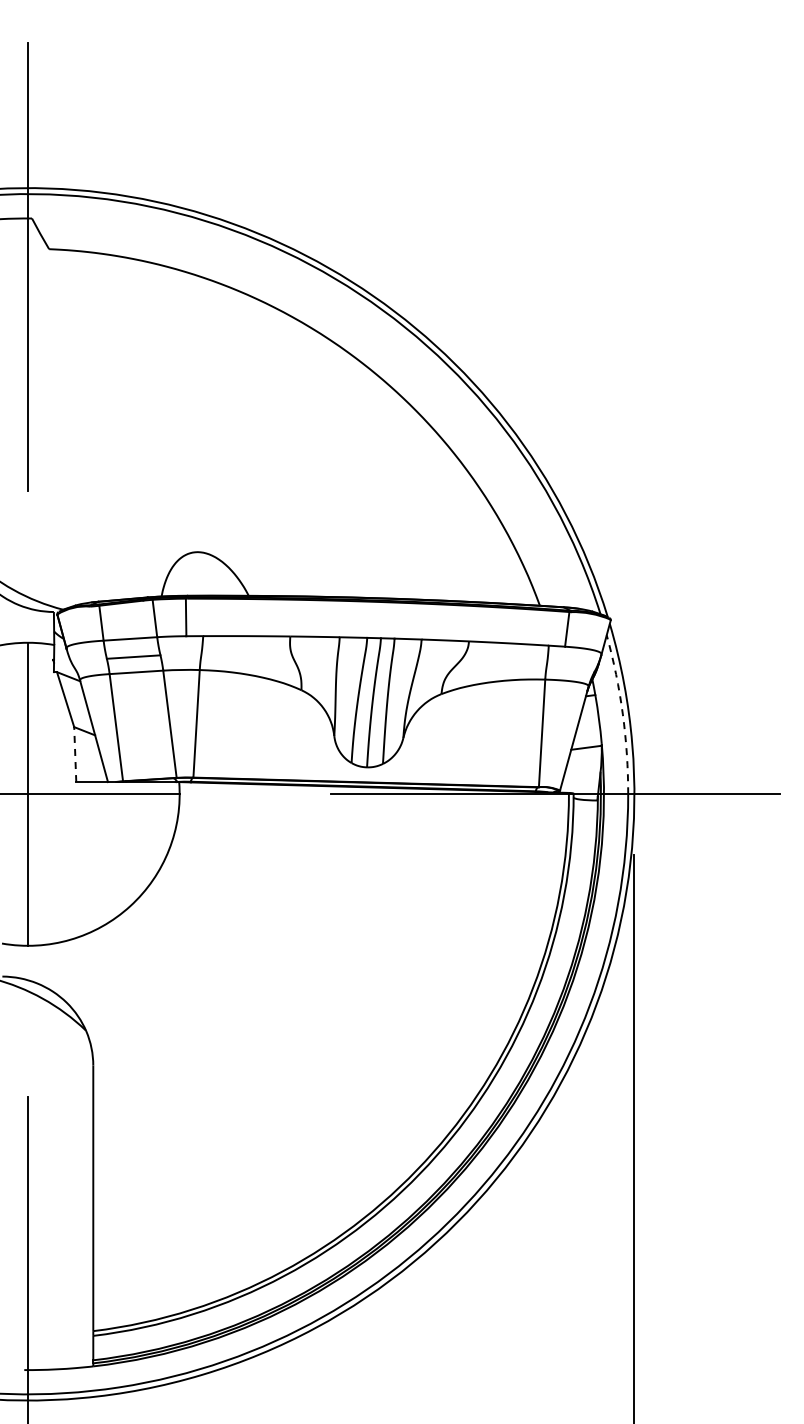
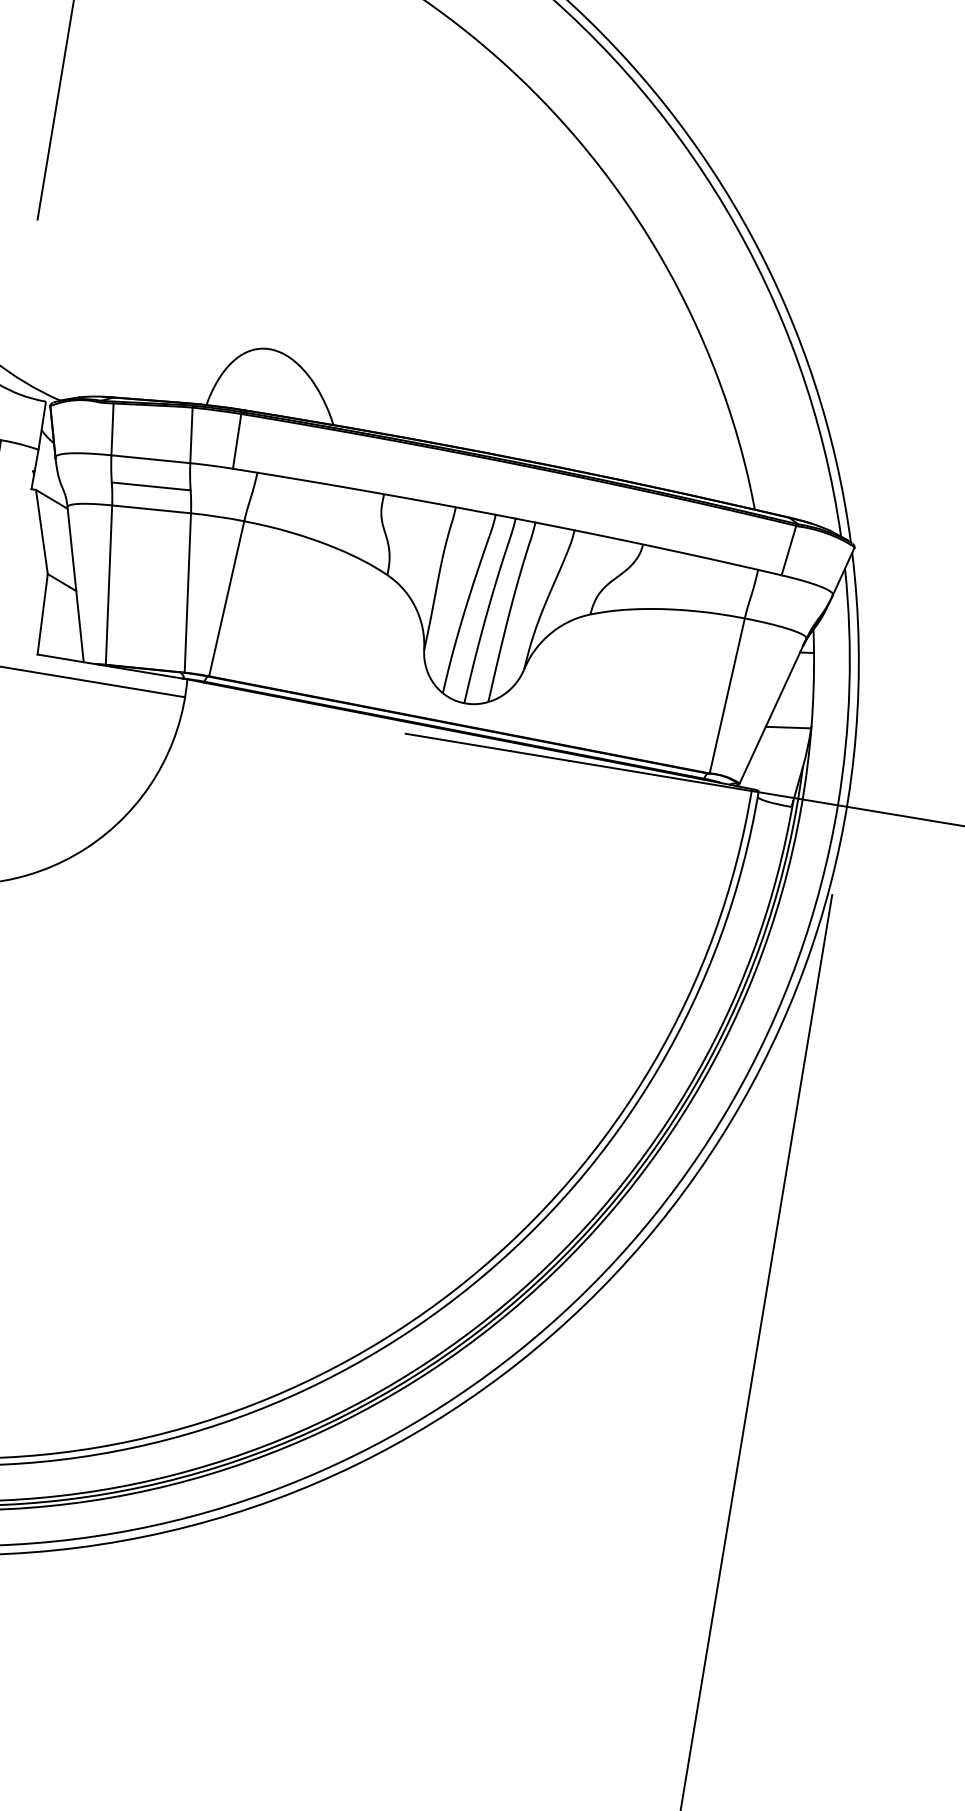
arc: (622, 714) -> (848, 687), dashed -> solid
line: (75, 754) -> (43, 614), dashed -> solid

